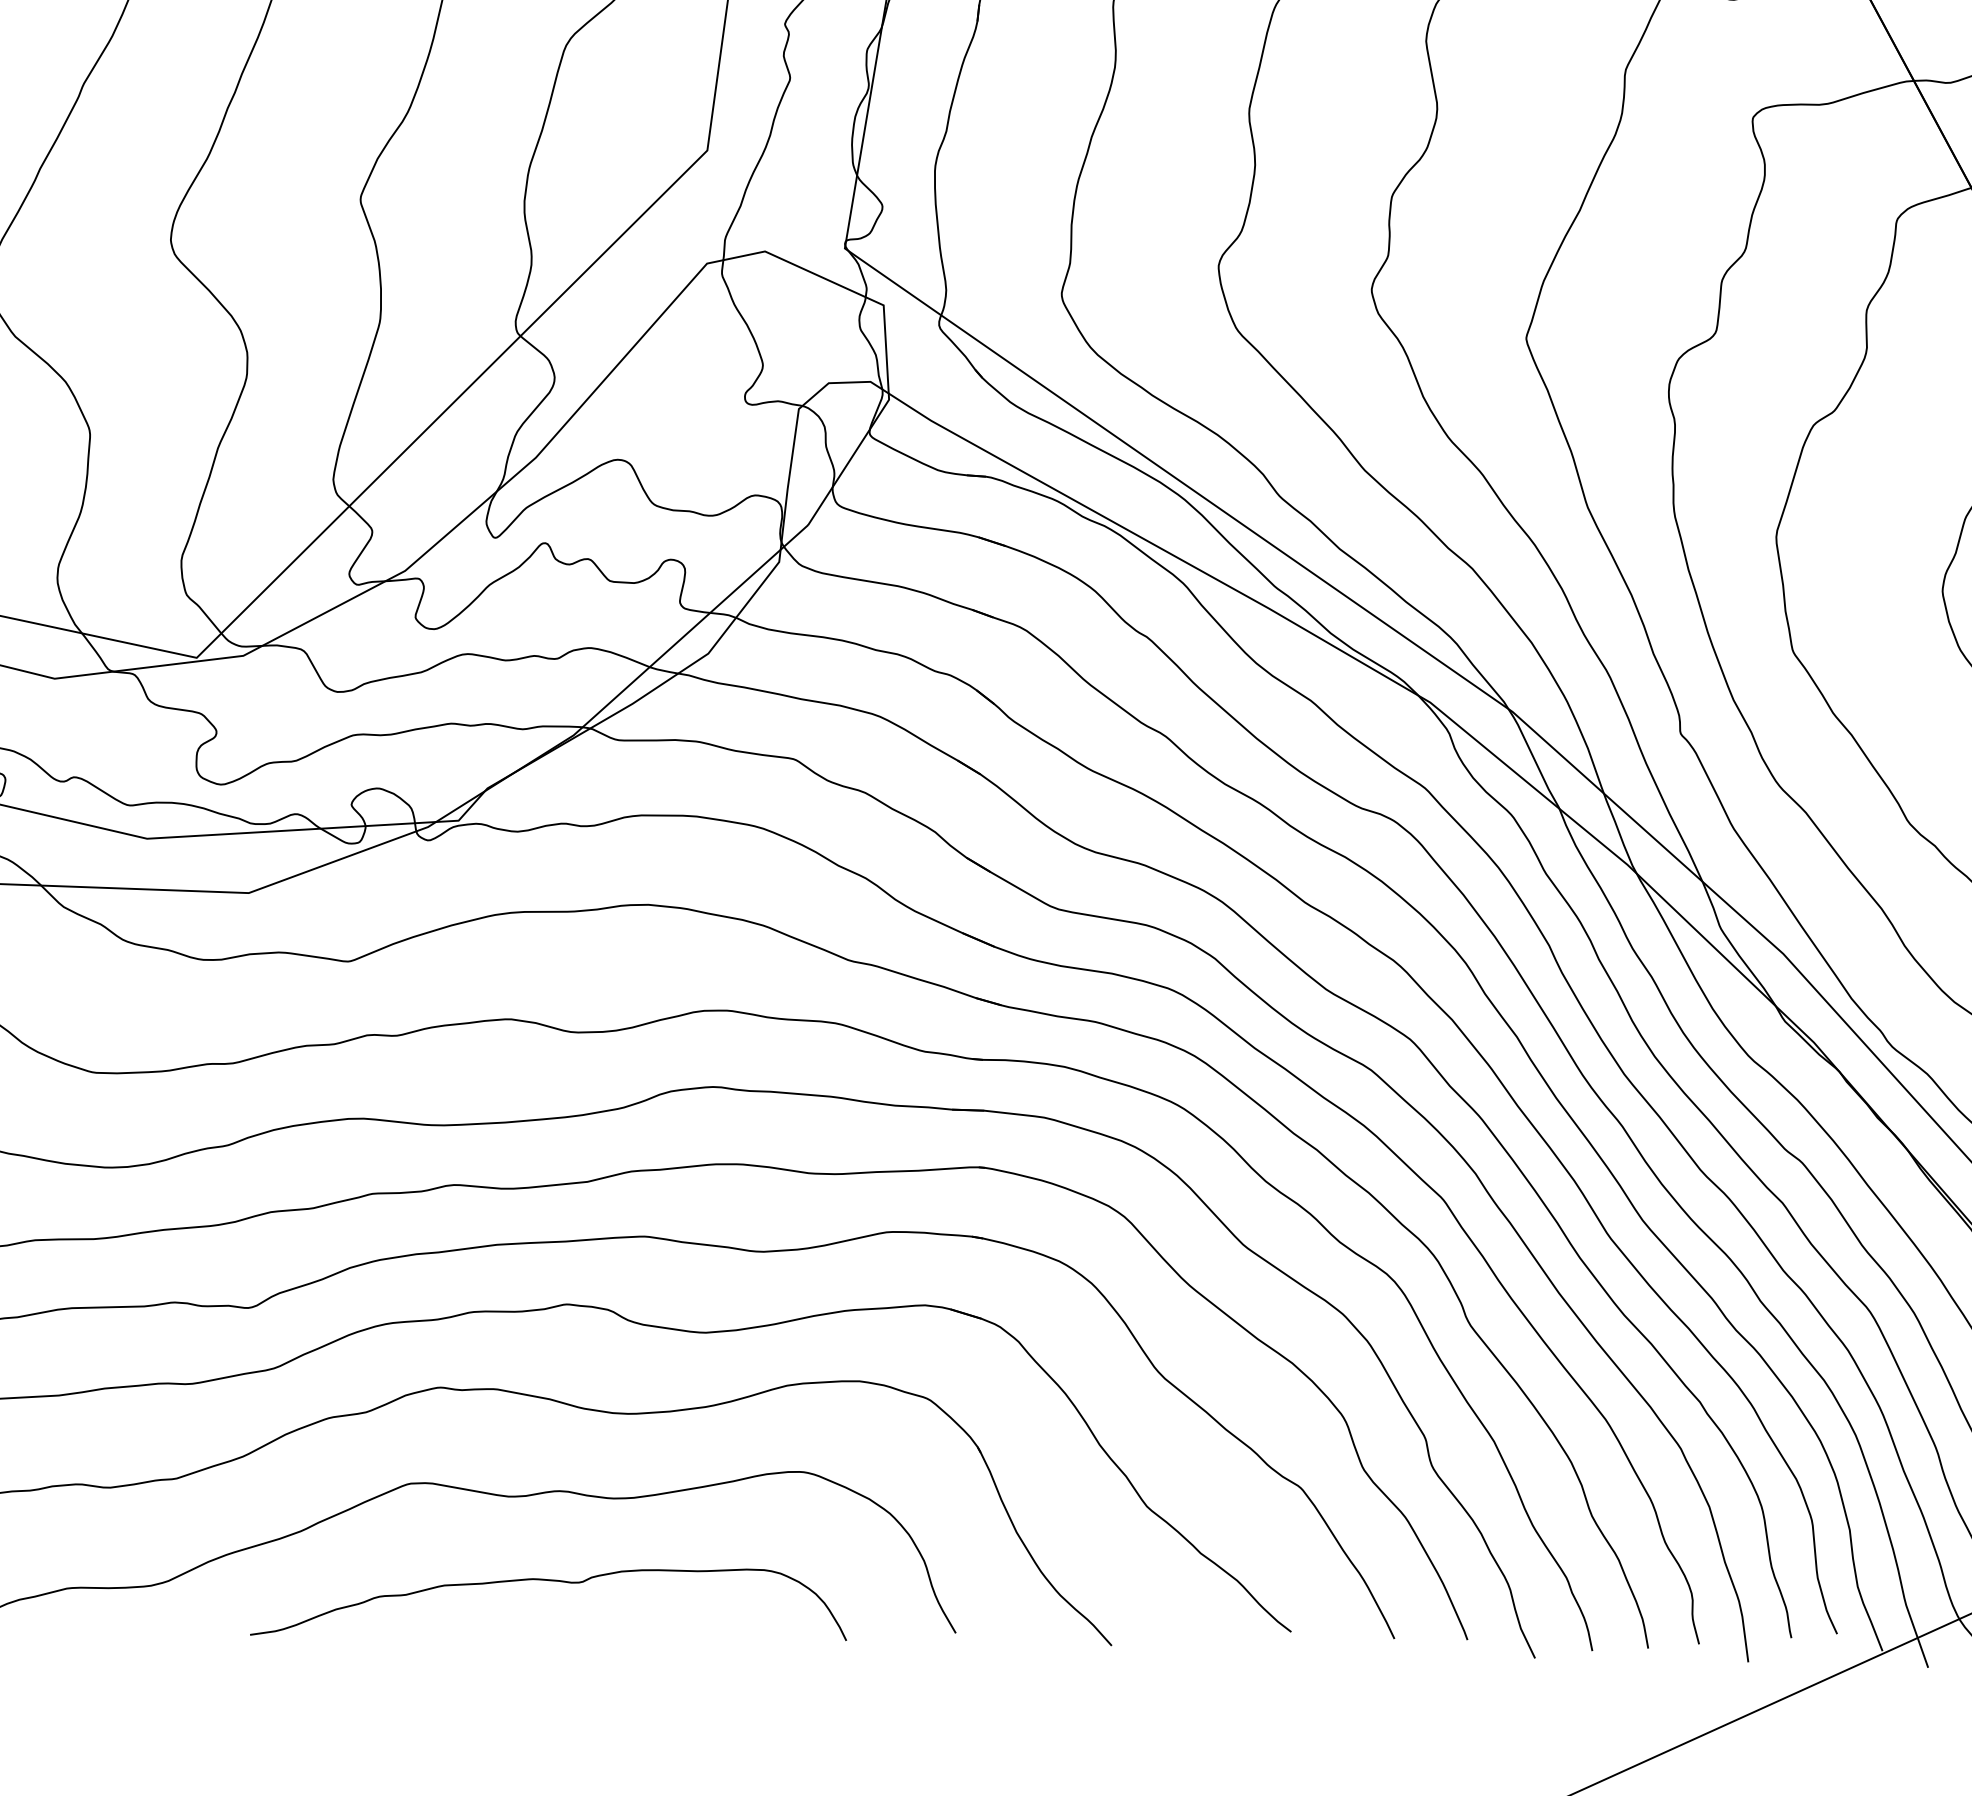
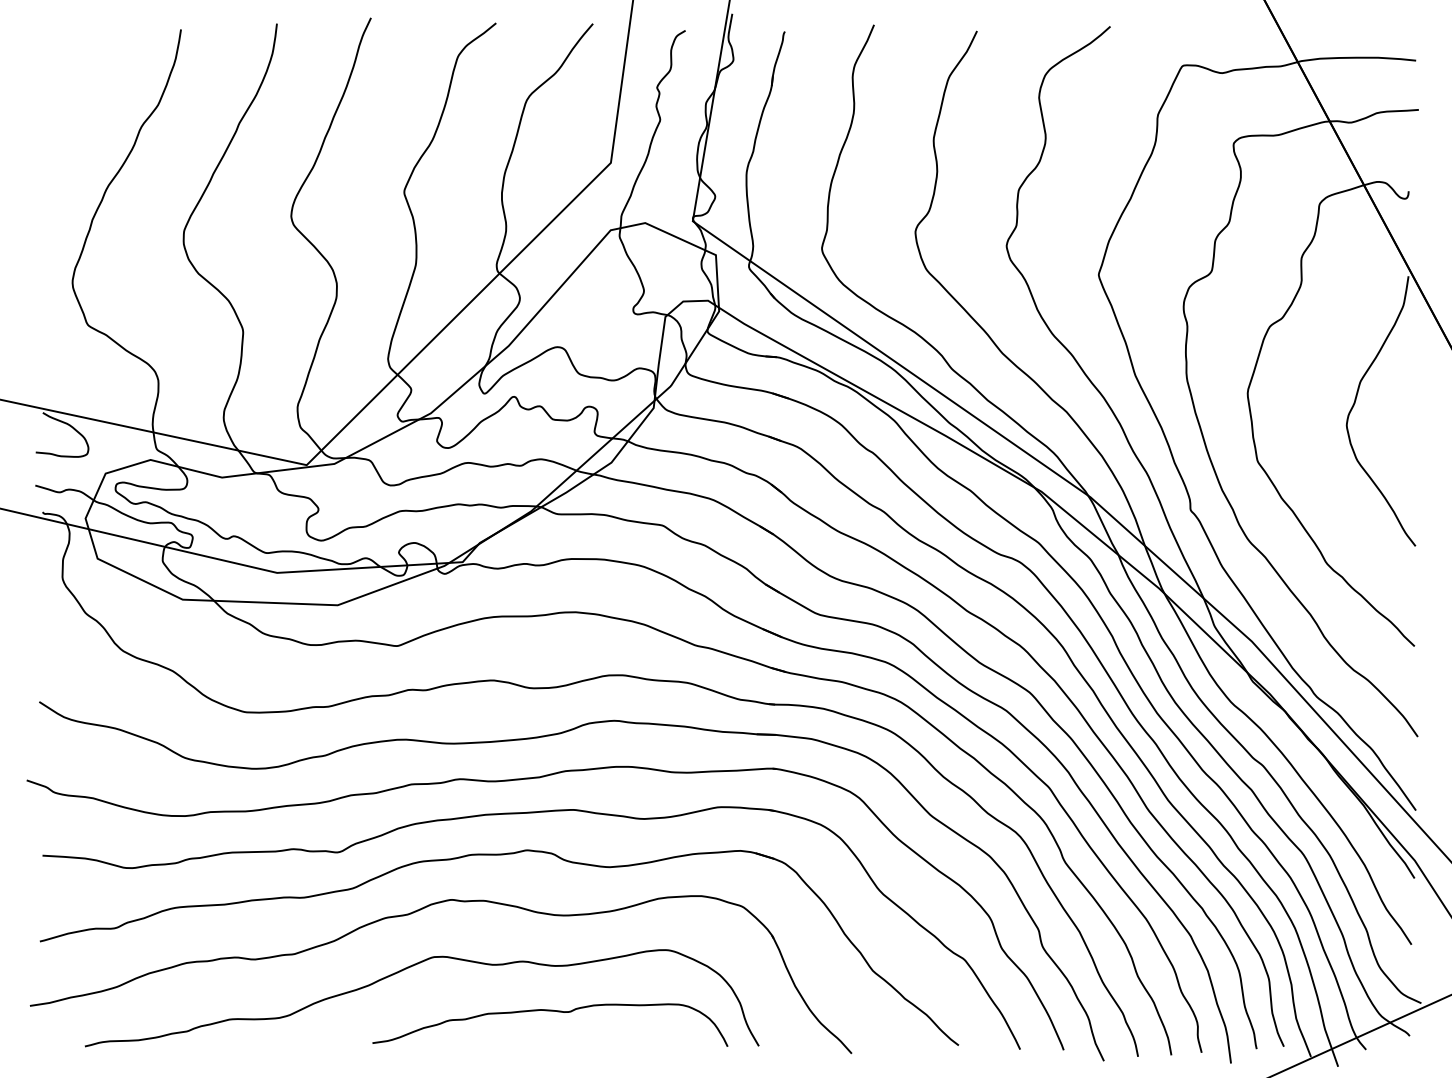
curve: (548, 1581) -> (550, 1011), moved

